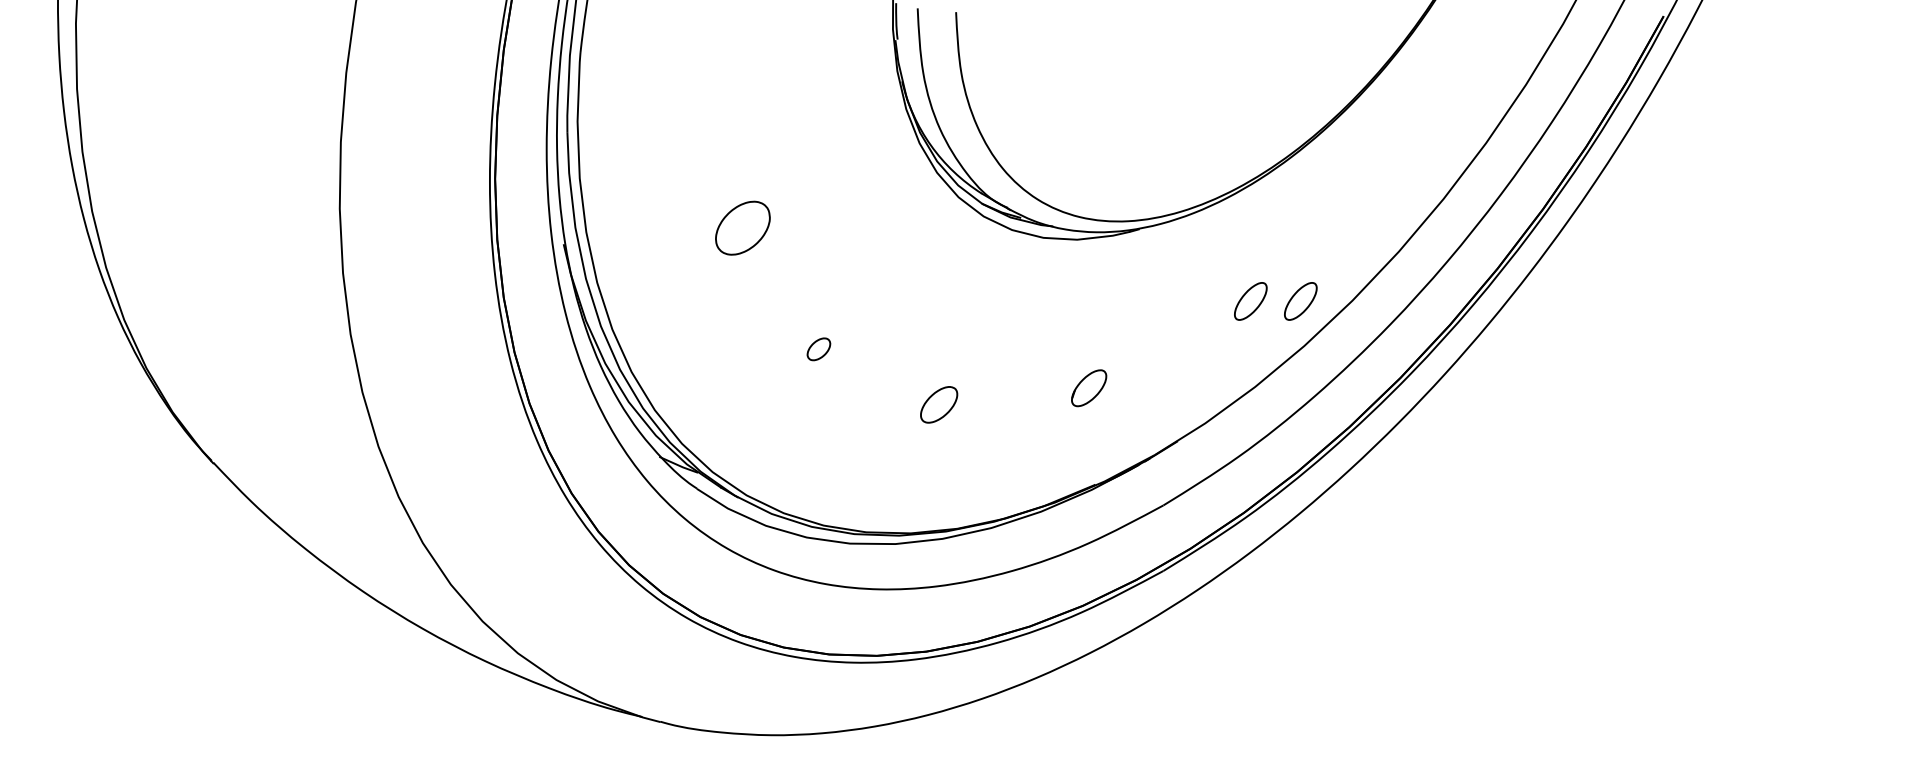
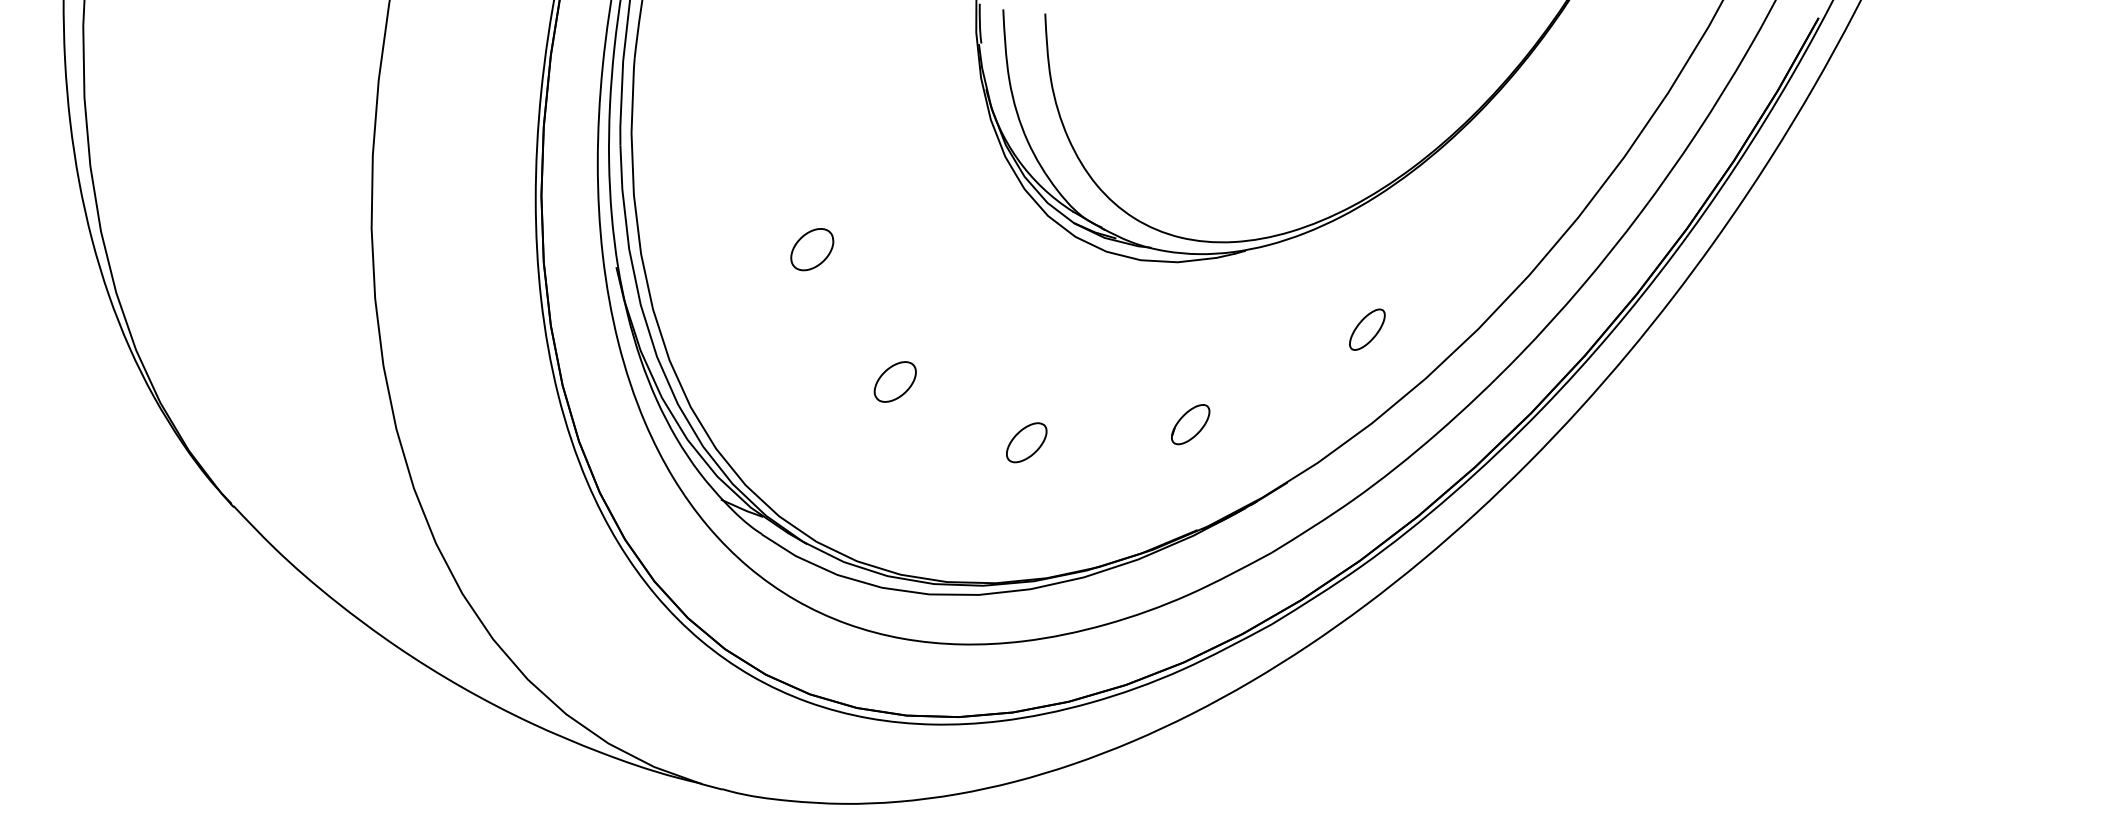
part: (742, 227) -> (811, 248), size x0.71
part: (1300, 301) -> (1421, 329), removed
part: (818, 349) -> (894, 382), size x1.67

